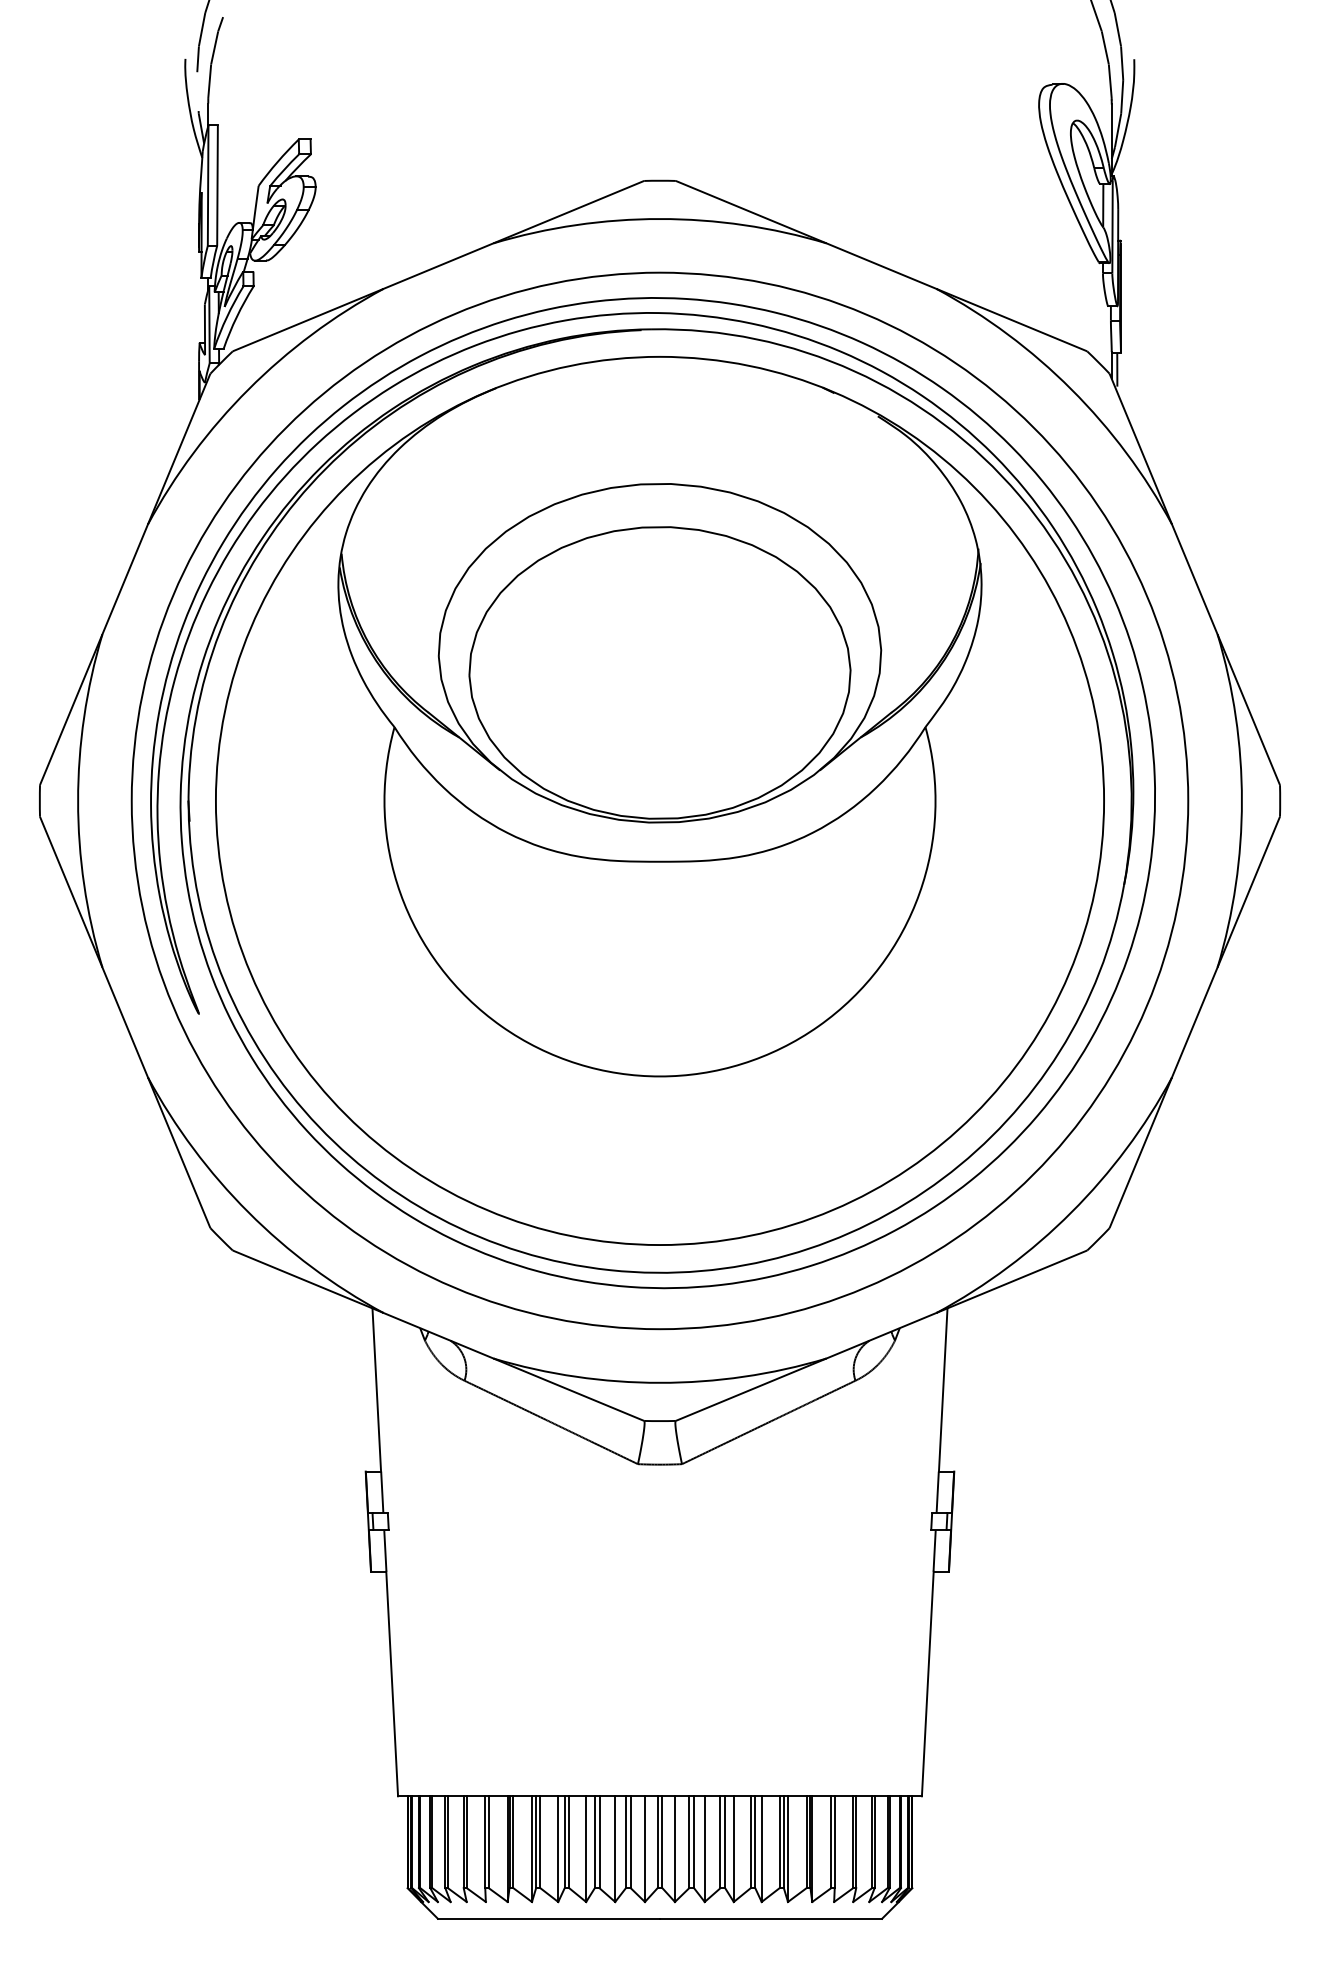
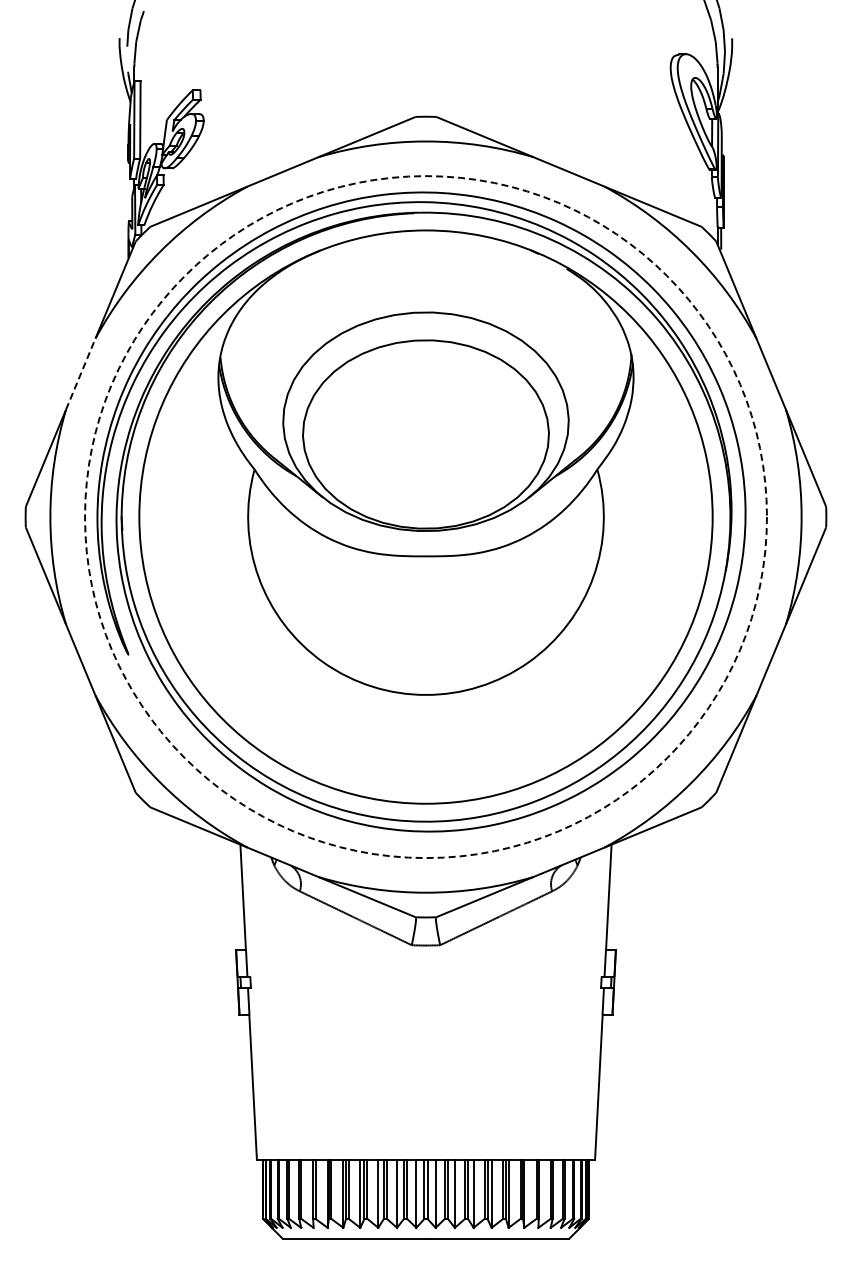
line: (124, 578) -> (80, 373), solid -> dashed
circle: (659, 801) -> (425, 517), solid -> dashed

